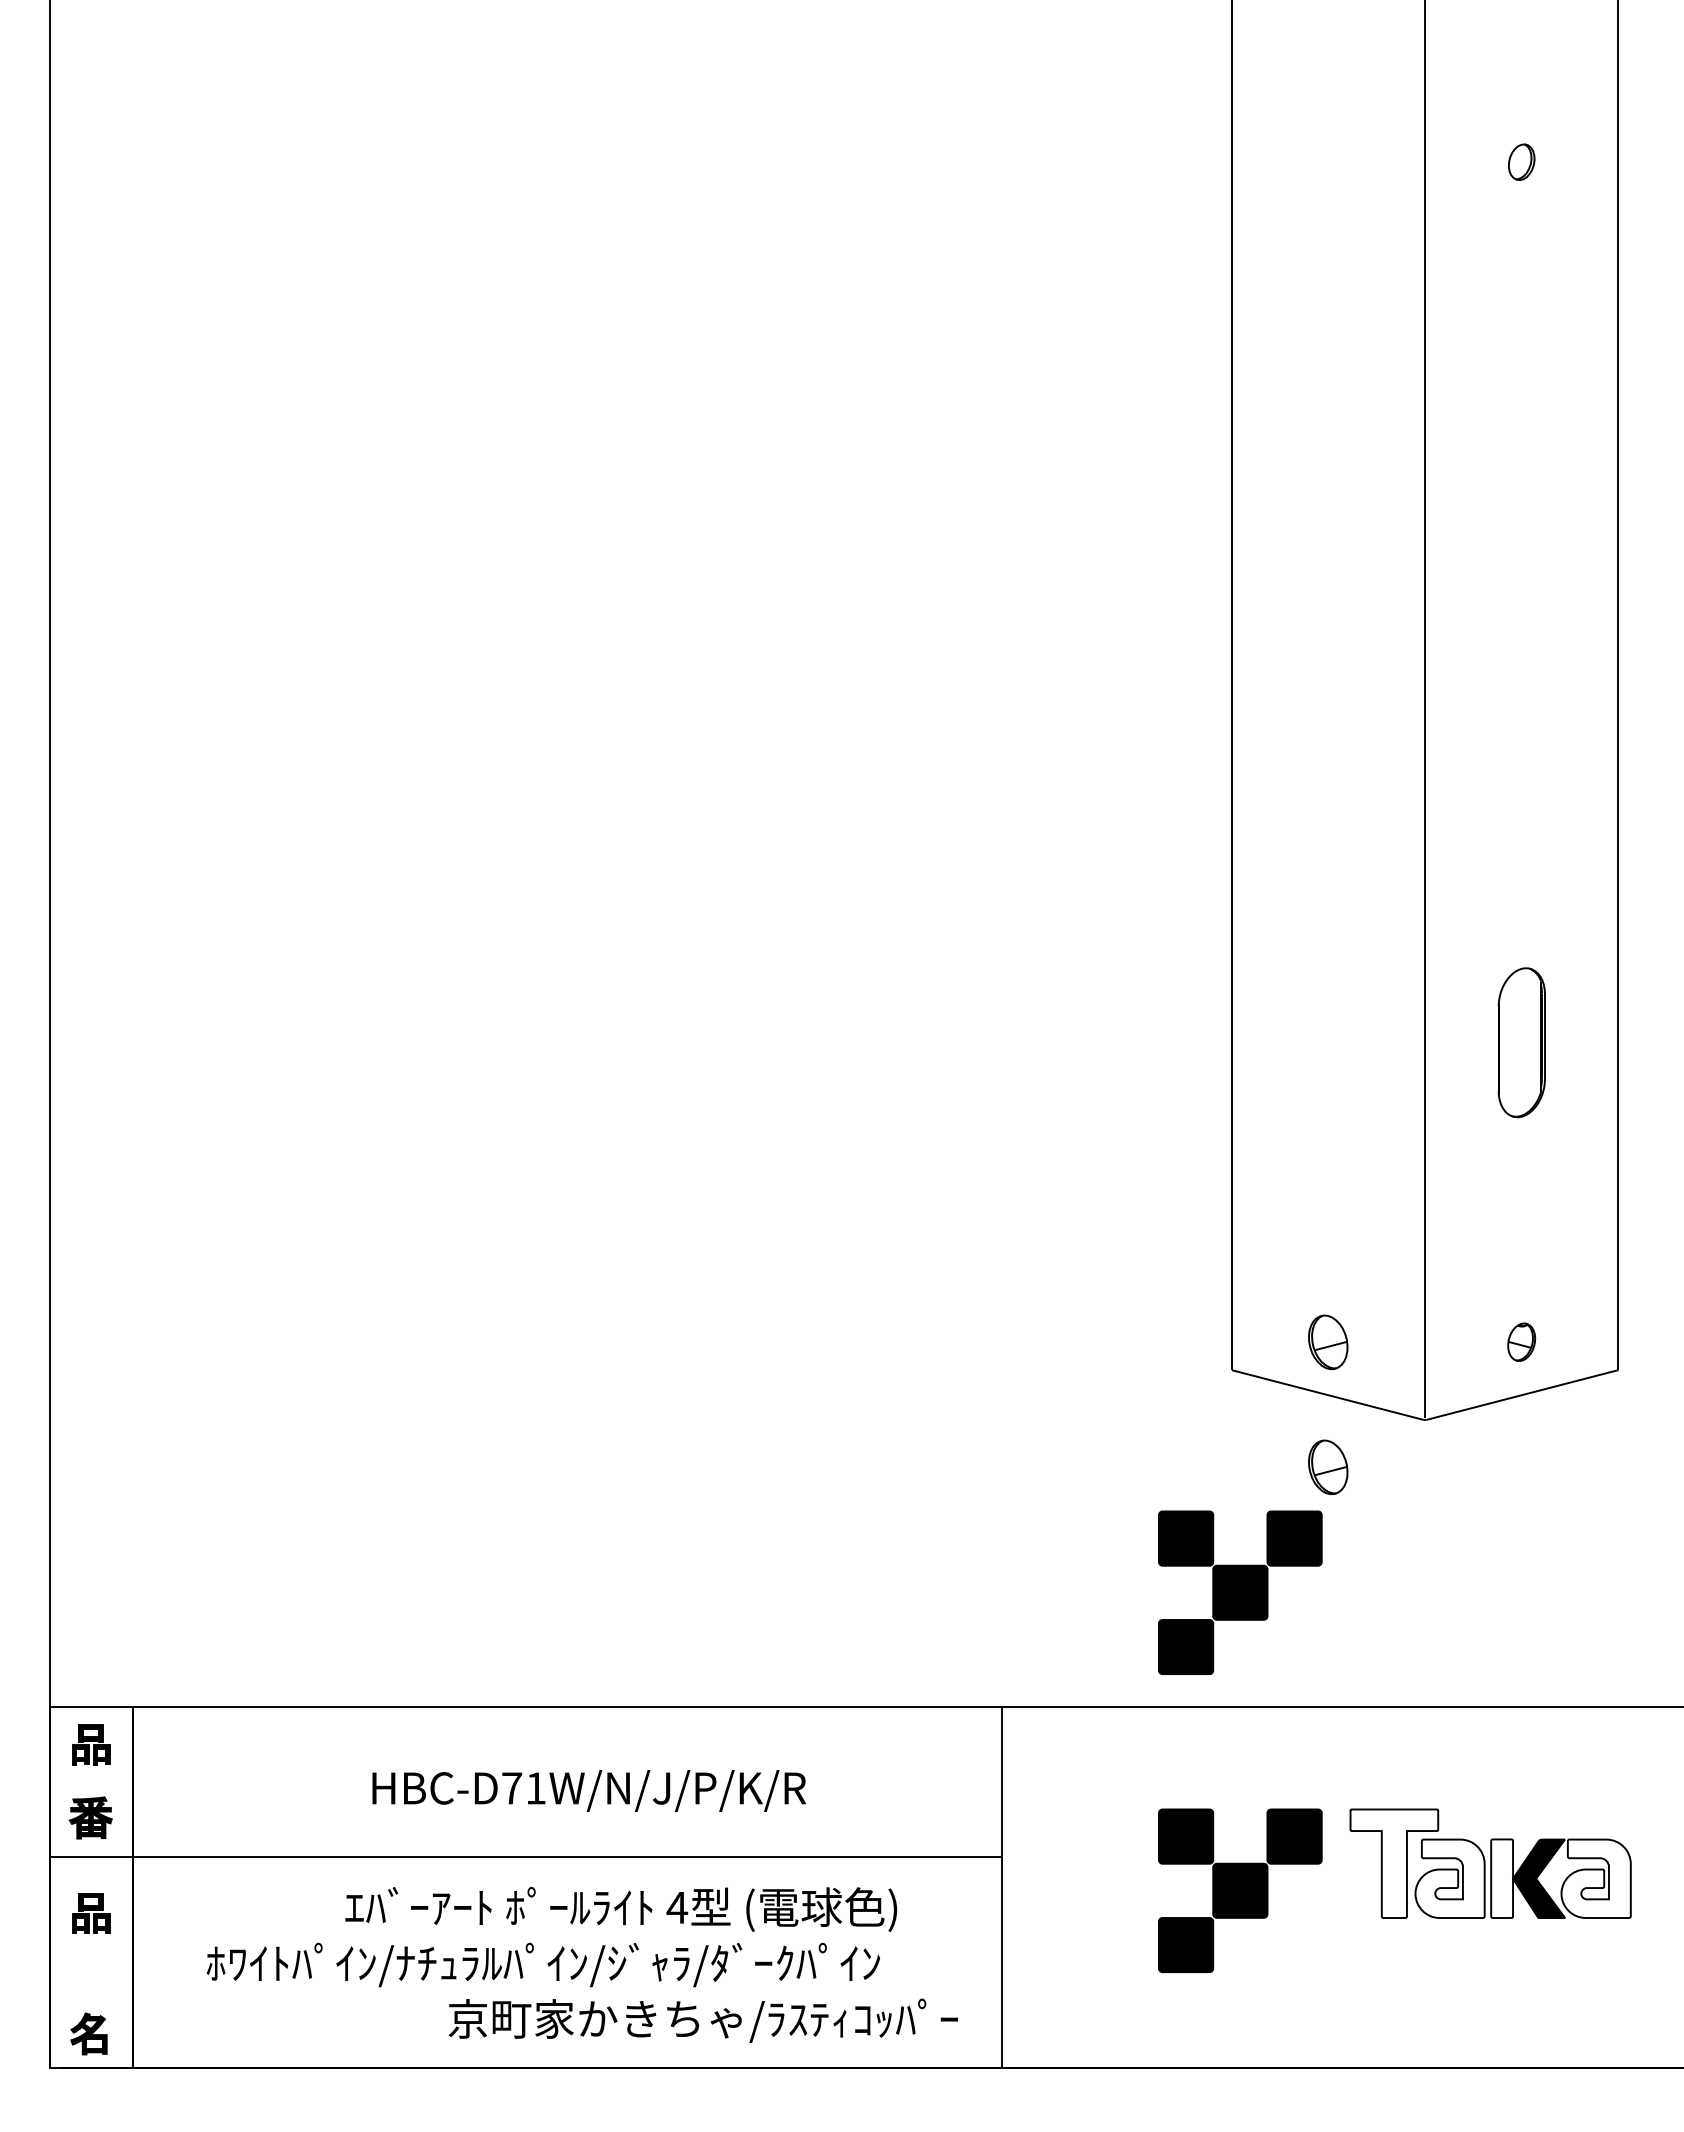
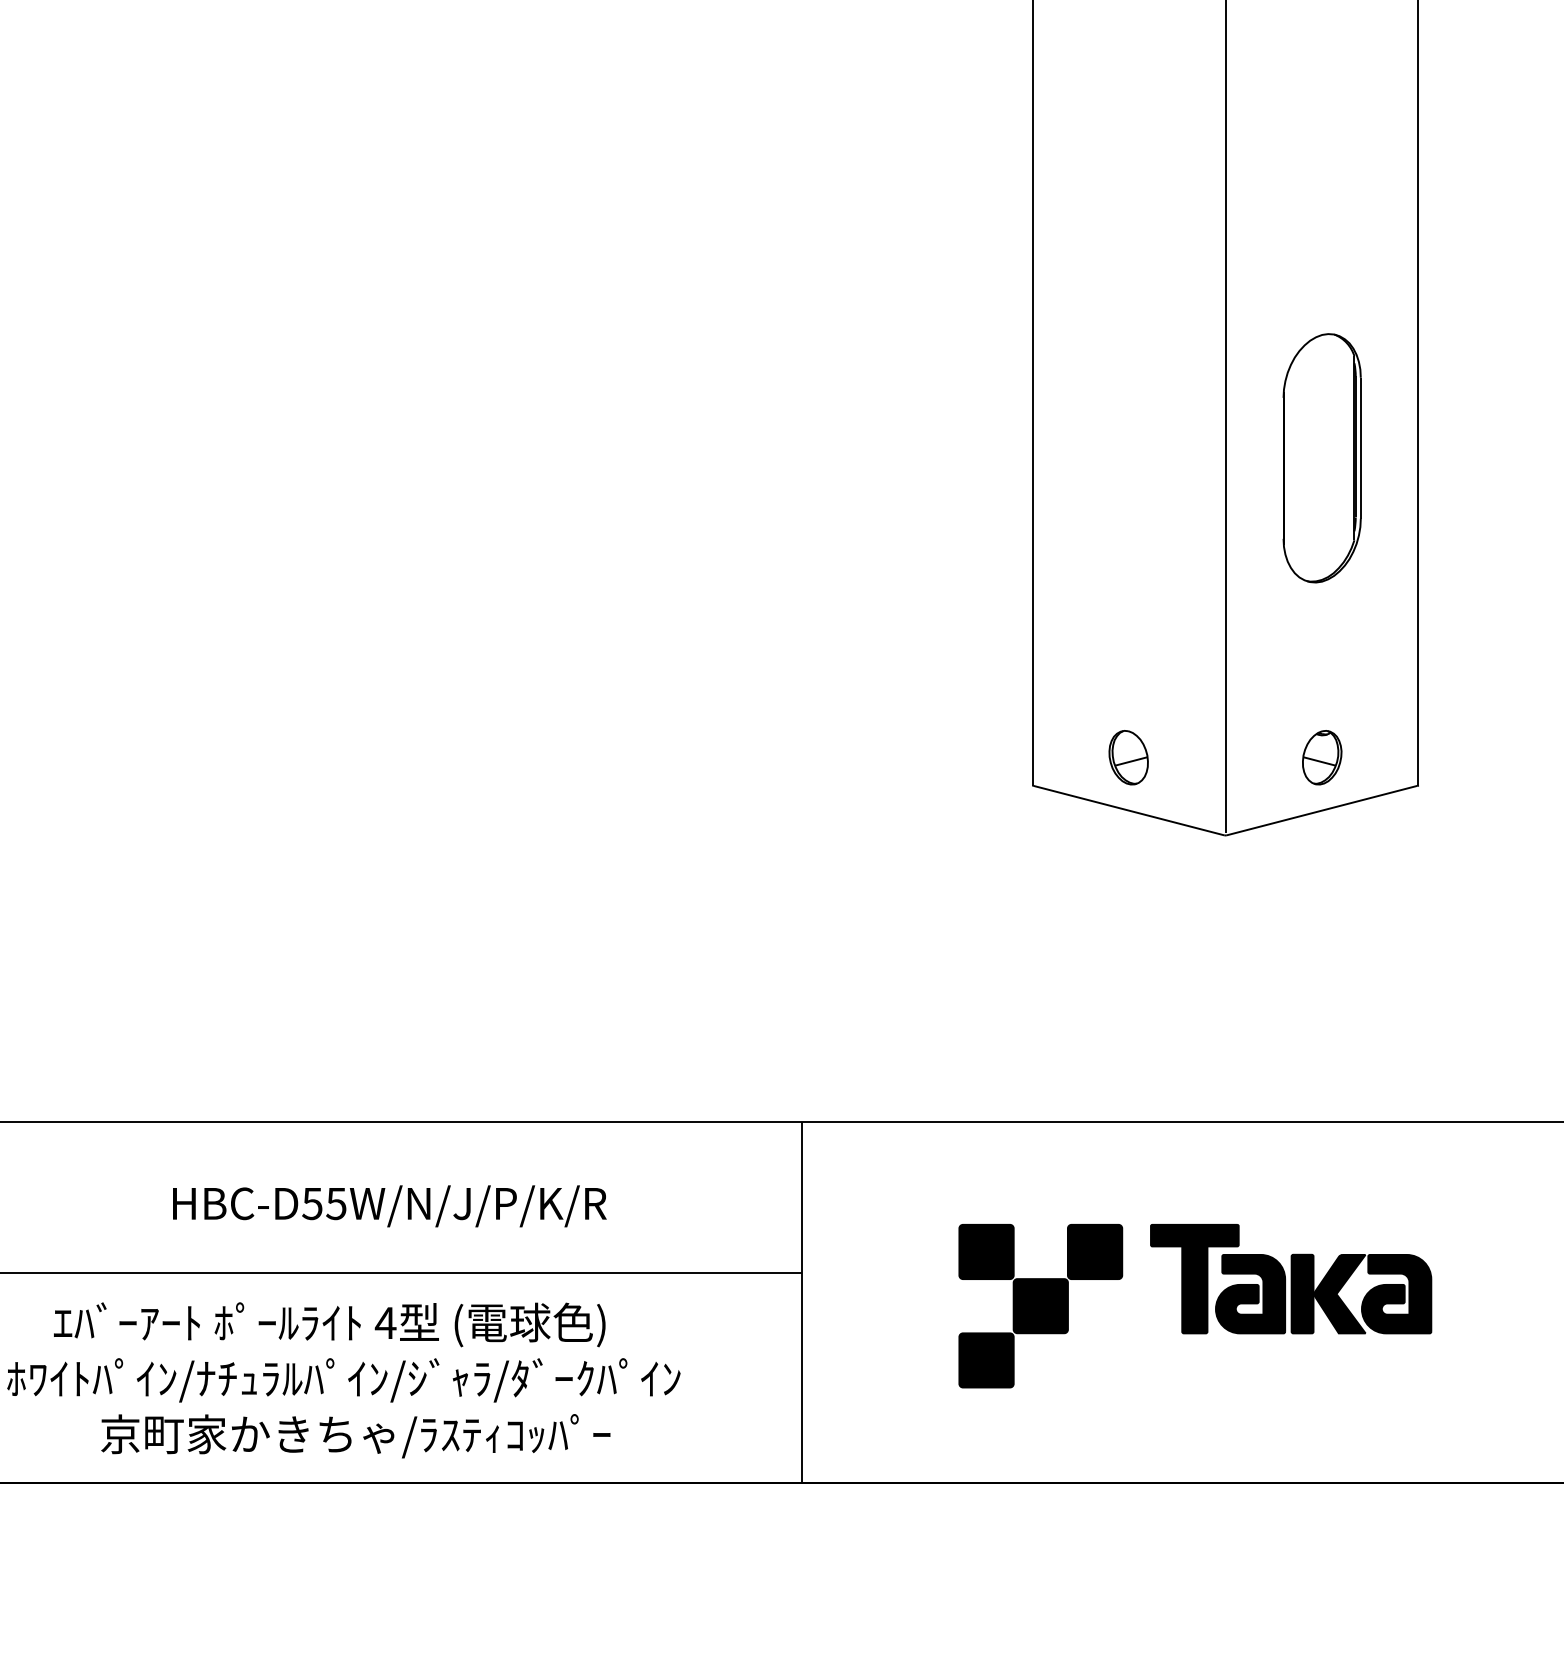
part: (1521, 1042) -> (1321, 457), size x1.67
part: (1521, 1341) -> (1321, 756), size x1.43
part: (1328, 1466) -> (1128, 881), removed
part: (1240, 1592) -> (1040, 1007), removed
text: (523, 1788) -> (323, 1203), HBC-D71W/N/J/P/K/R -> HBC-D55W/N/J/P/K/R
fill: (1394, 1863) -> (1194, 1278), added
fill: (1449, 1878) -> (1249, 1293), added
fill: (1502, 1878) -> (1302, 1293), added
fill: (1595, 1878) -> (1395, 1293), added
text: (621, 1909) -> (329, 1324), moved
text: (702, 2020) -> (354, 1435), moved

